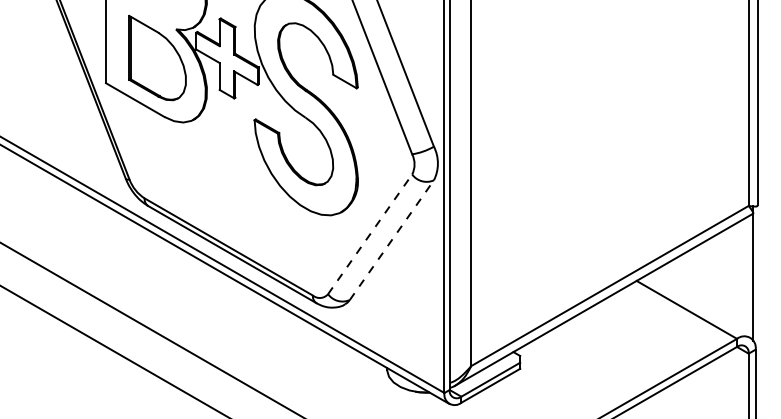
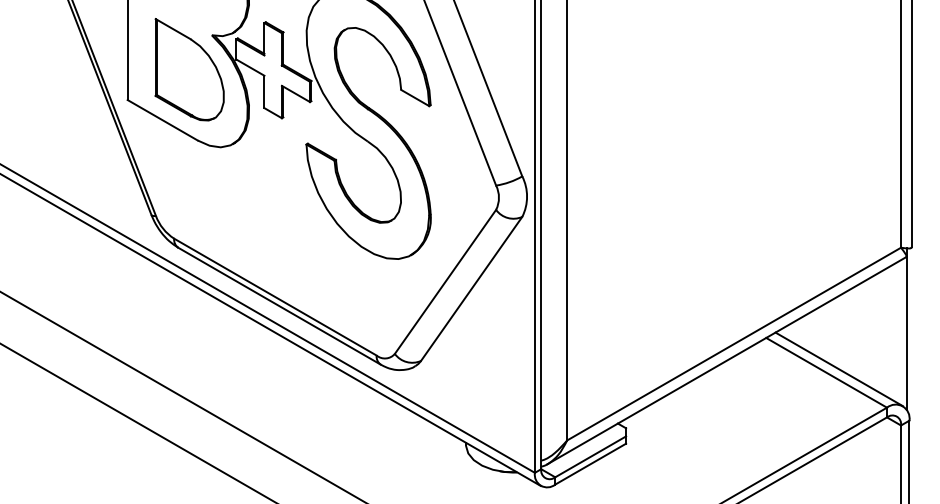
line: (370, 234) -> (445, 281), dashed -> solid
line: (391, 239) -> (471, 288), dashed -> solid
line: (696, 307) -> (838, 369), added

